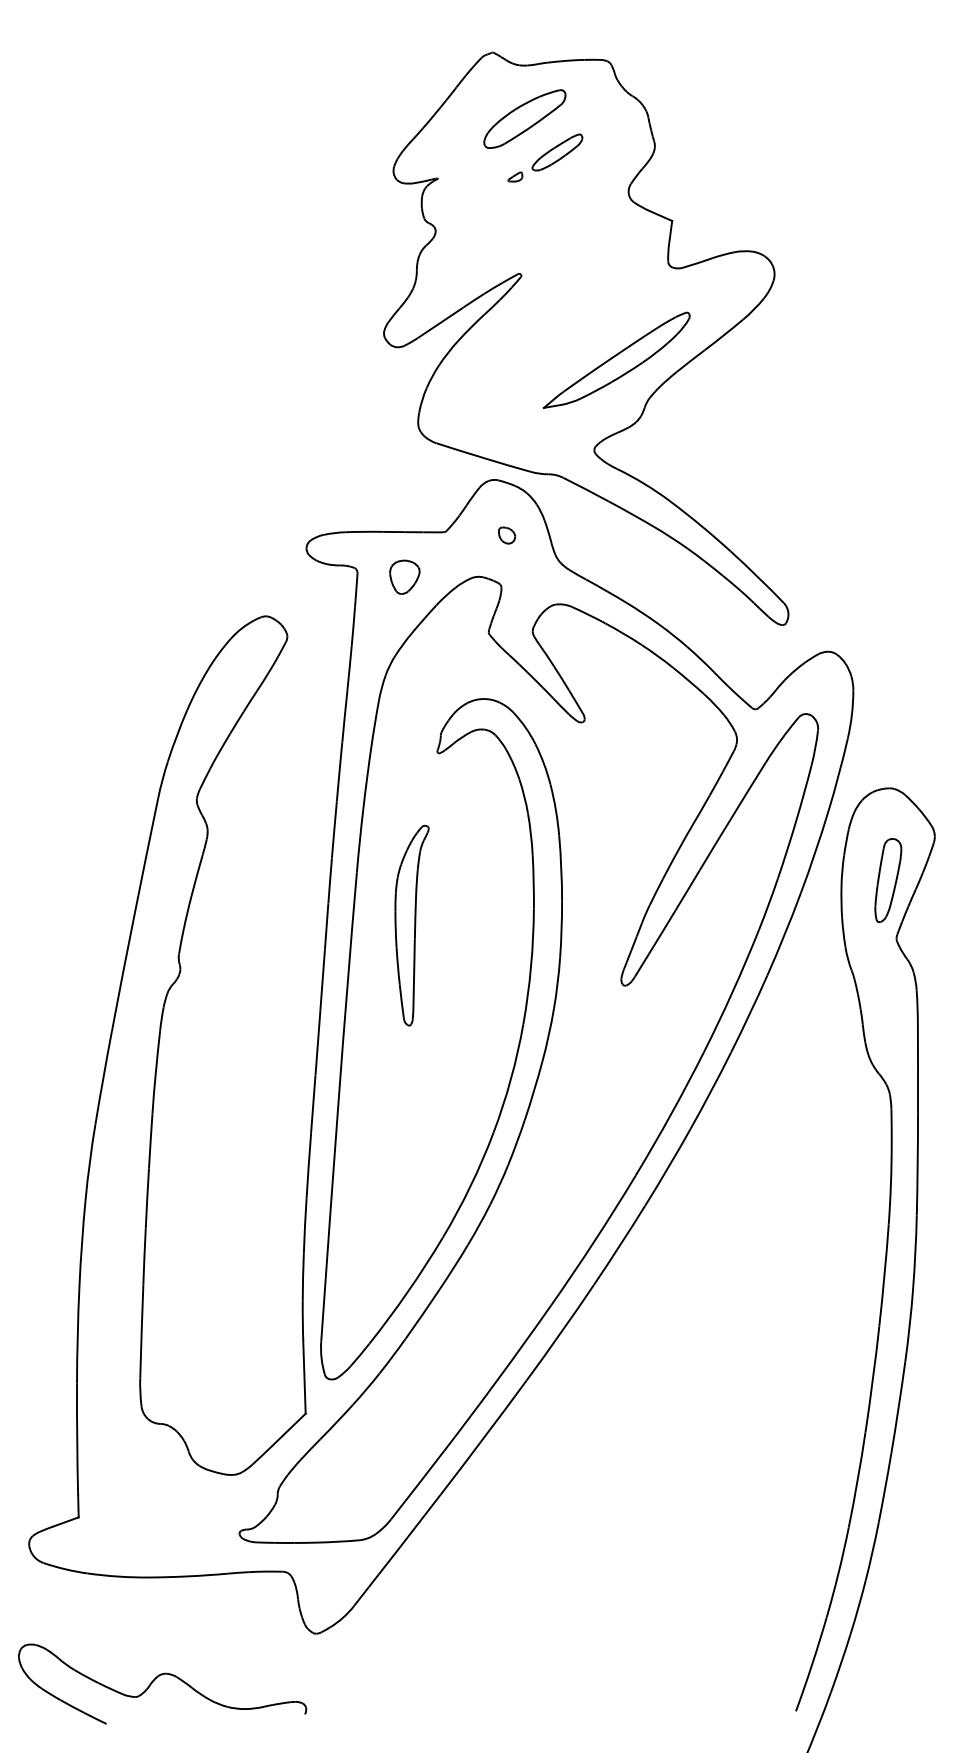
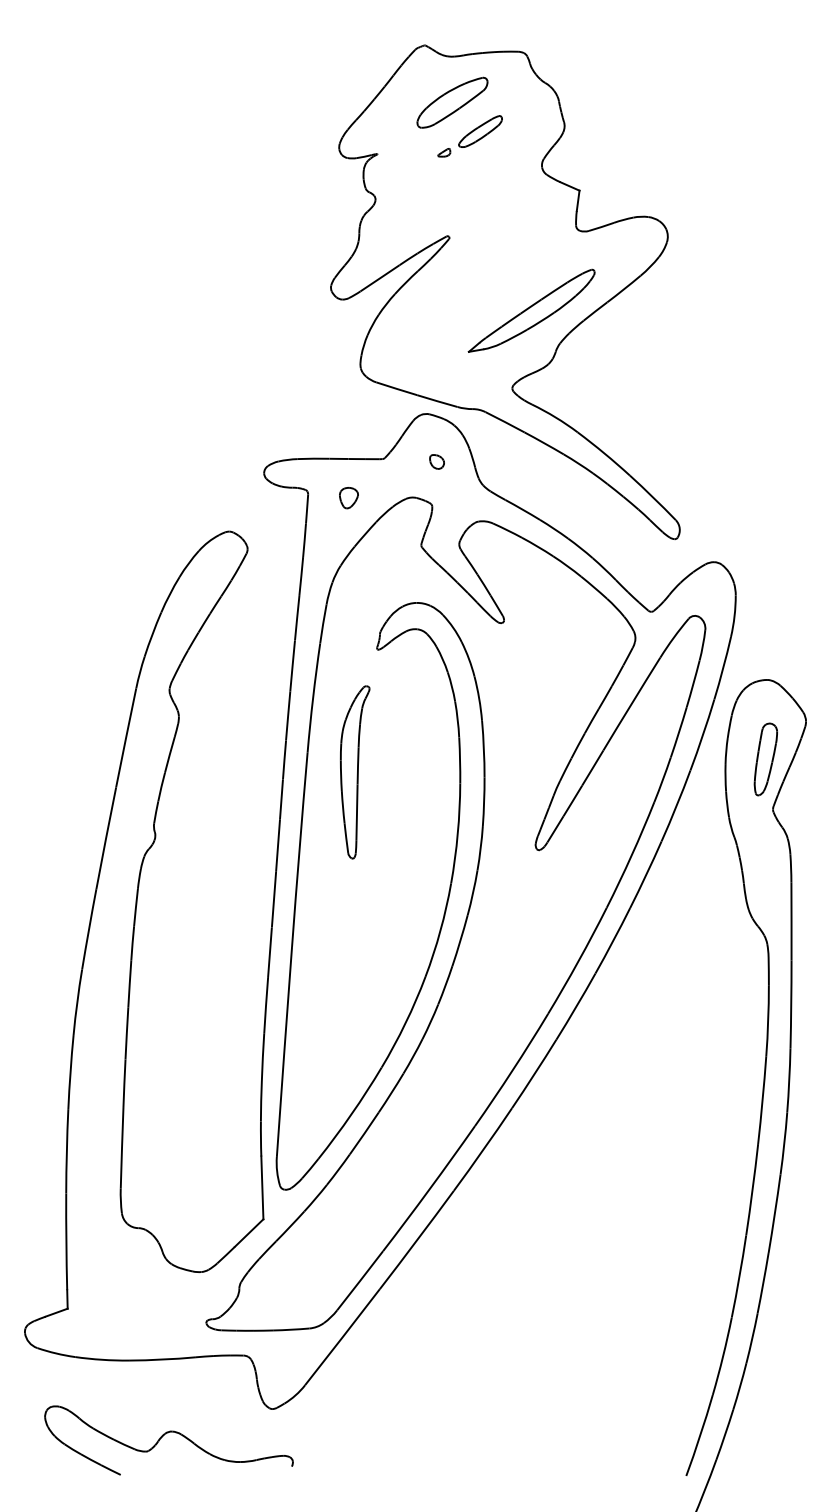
part: (404, 577) -> (348, 498), size x0.71
part: (412, 925) -> (355, 772), moved
part: (157, 1678) -> (164, 1435), moved

